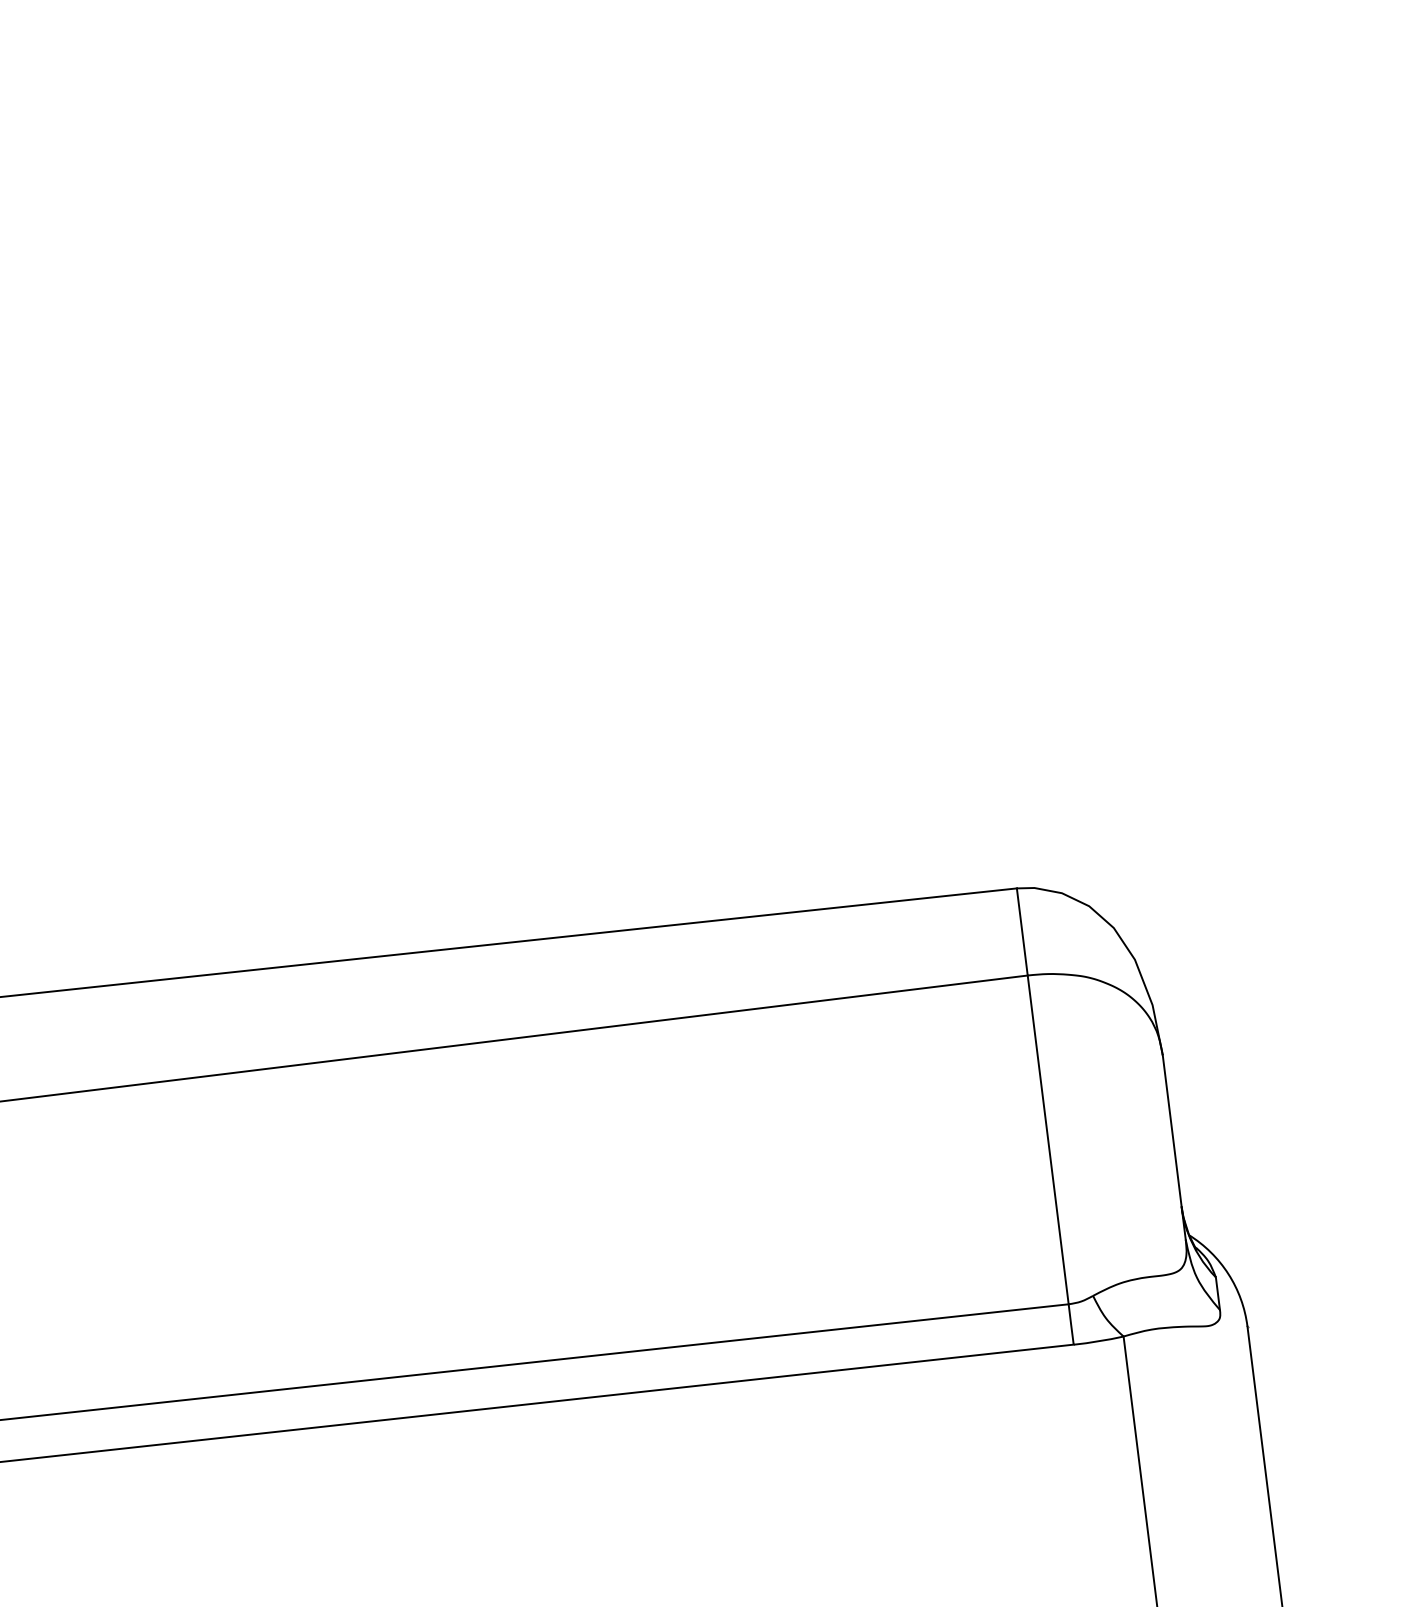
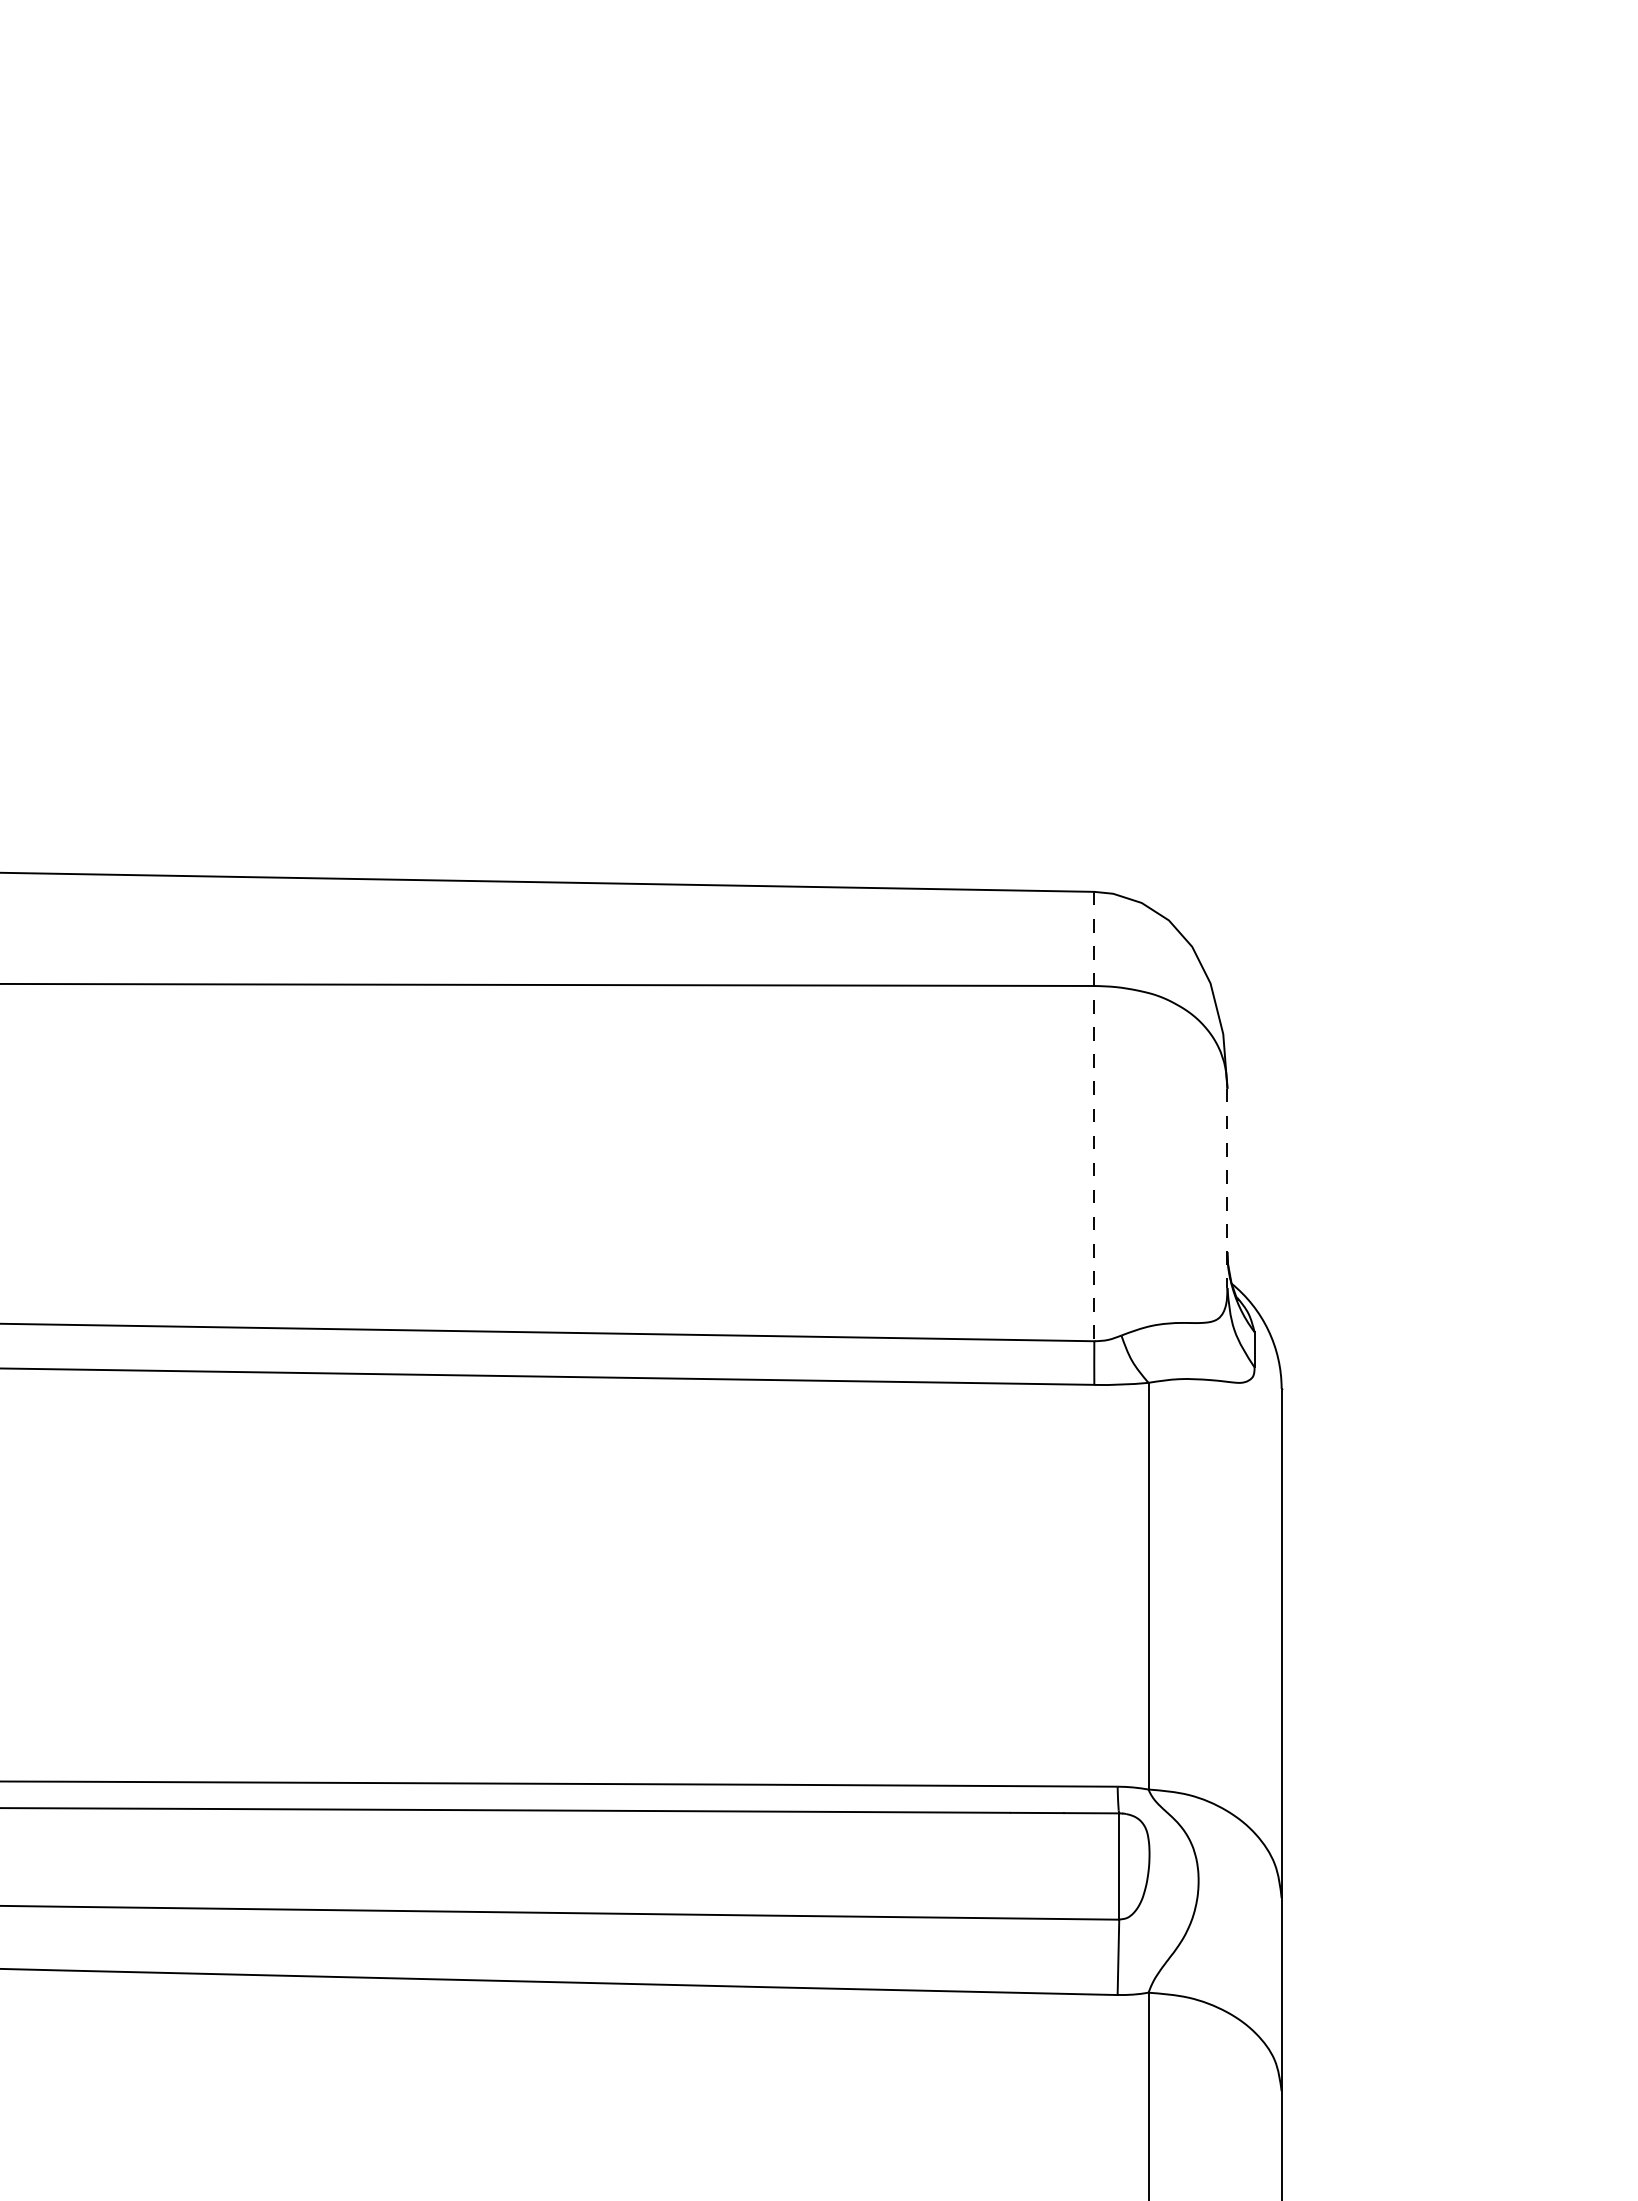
line: (1042, 1096) -> (1094, 1116), solid -> dashed
line: (1174, 1147) -> (1227, 1188), solid -> dashed

